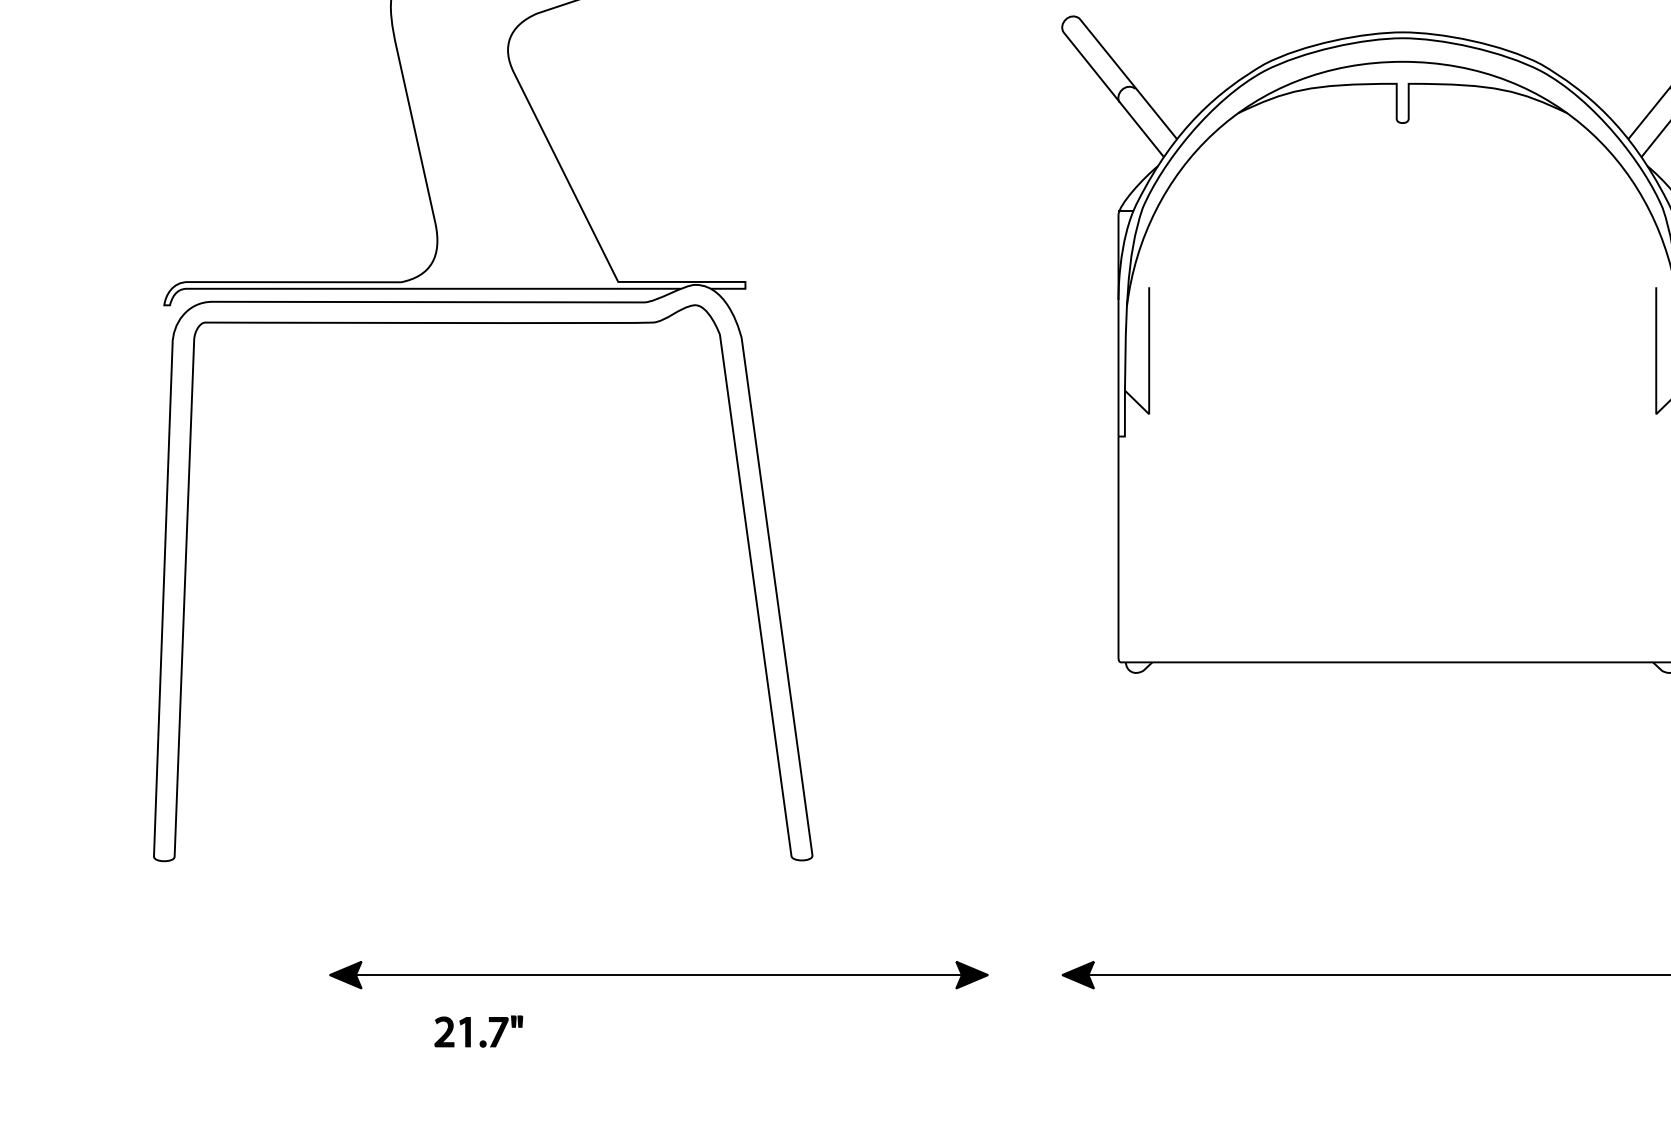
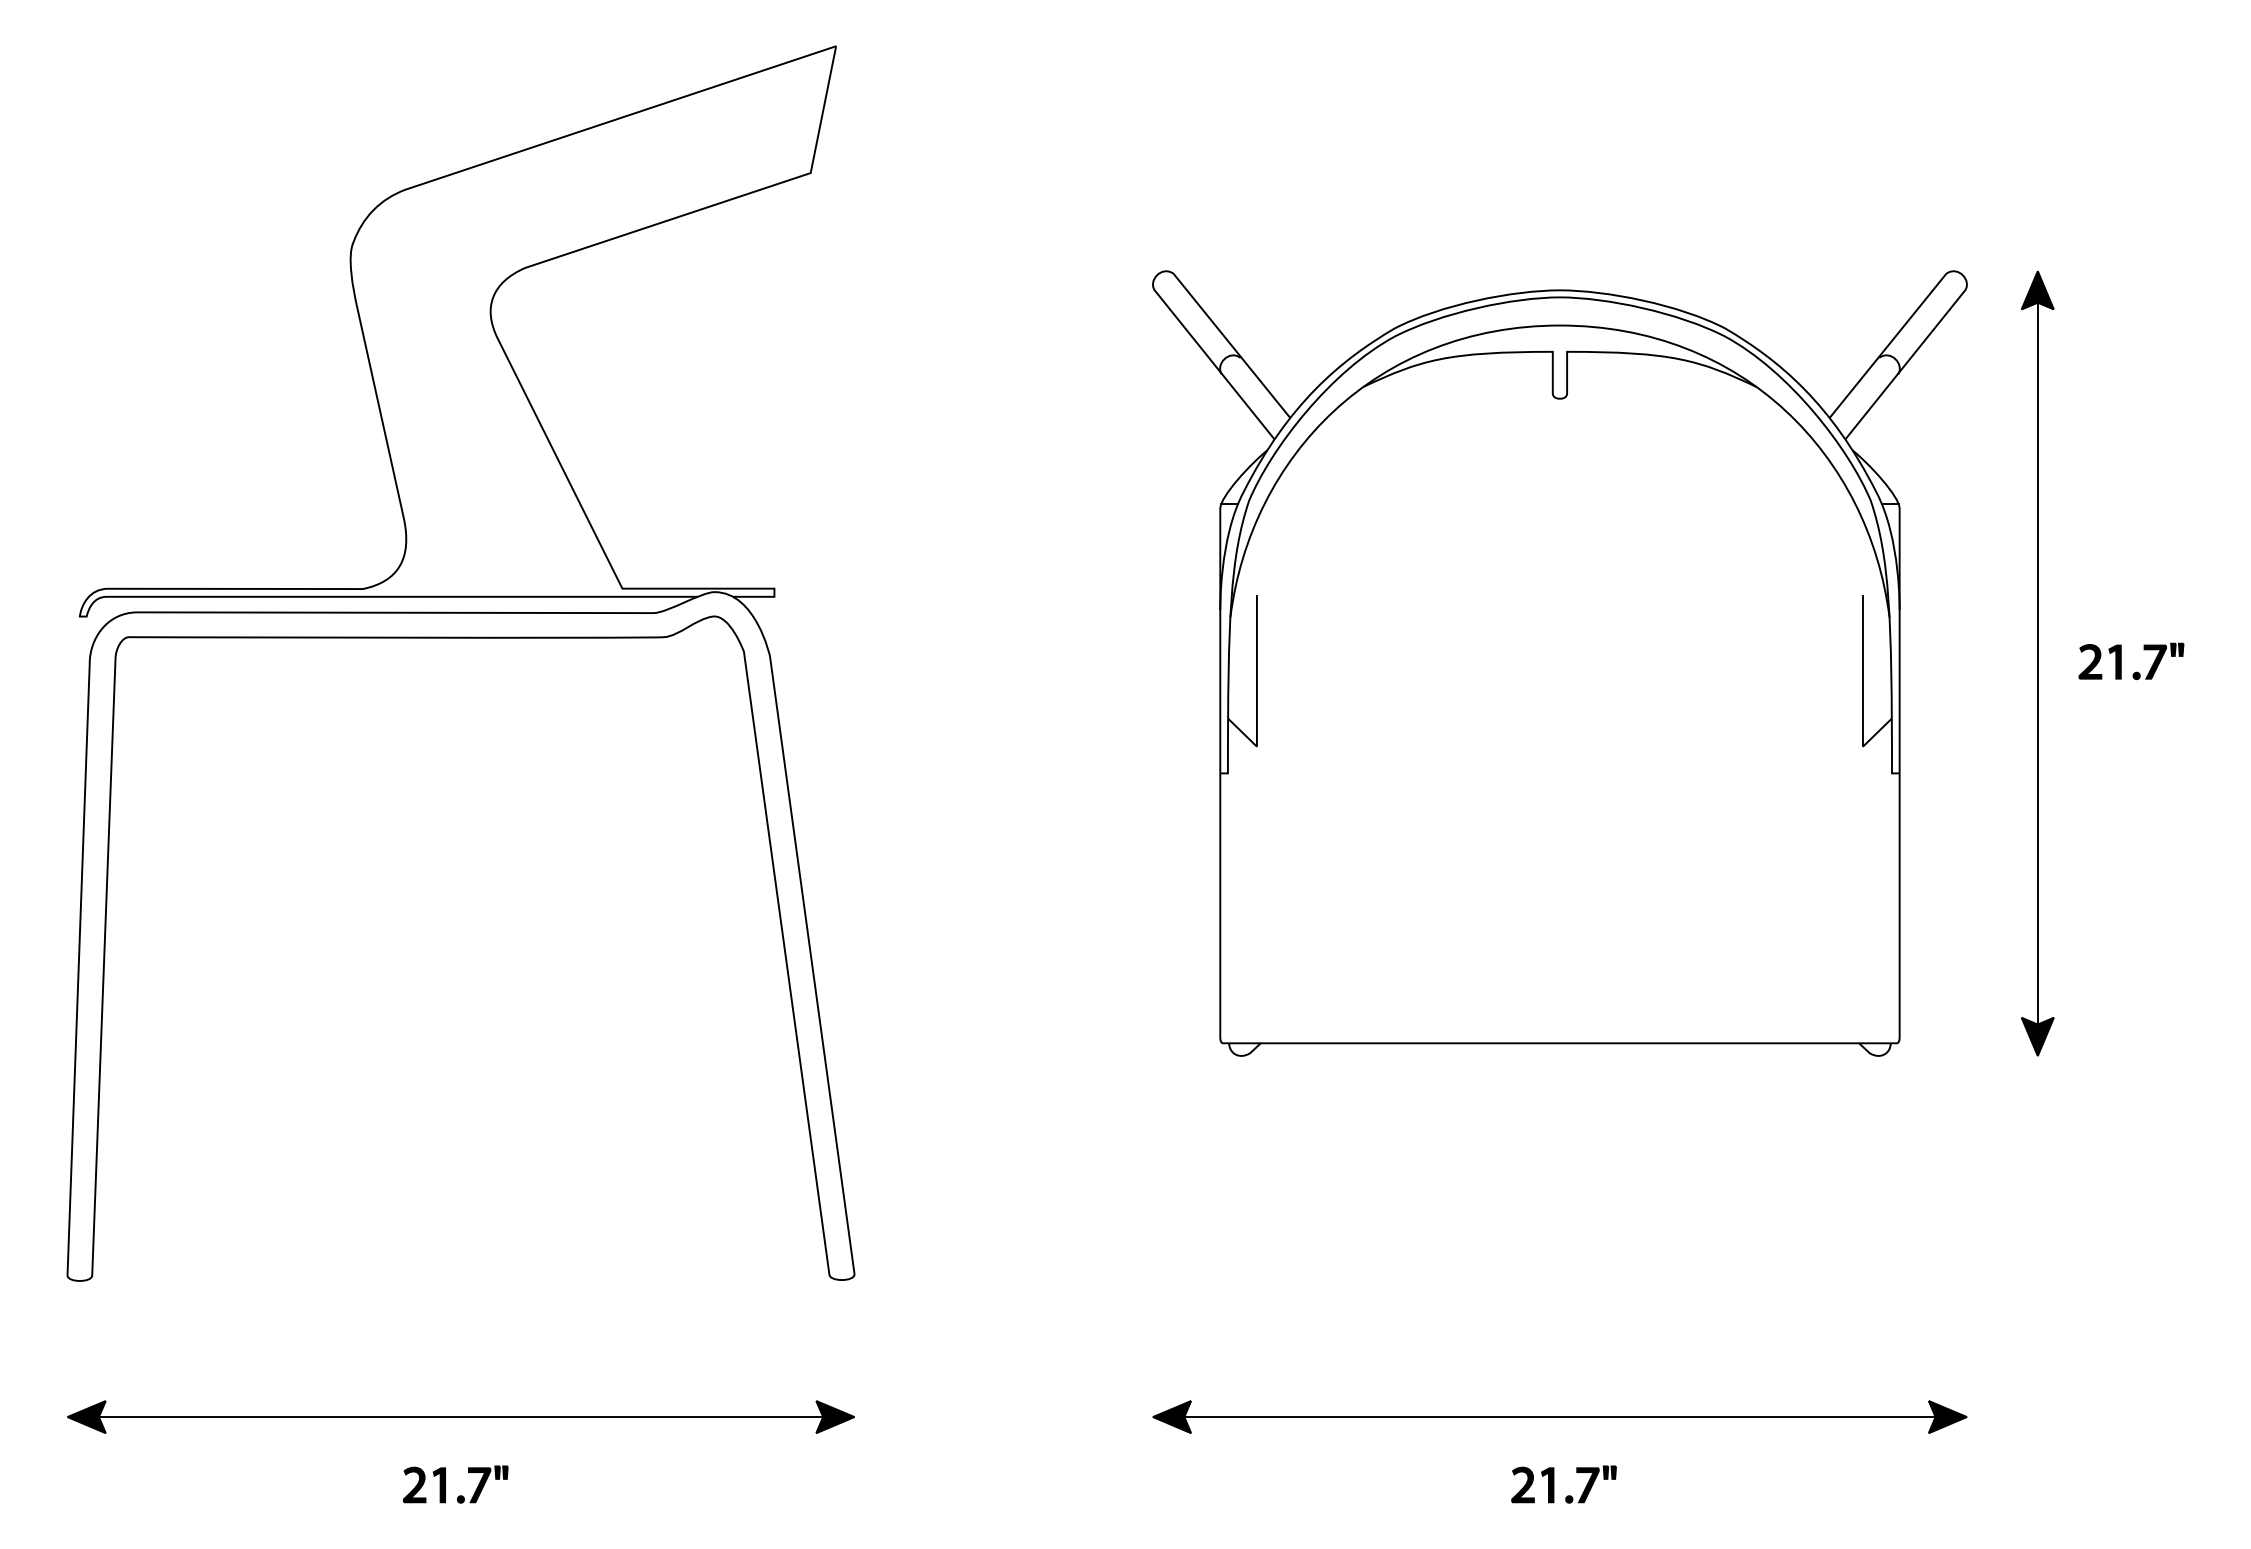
part: (658, 974) -> (460, 1416), moved
part: (1398, 1031) -> (1554, 1484), added

